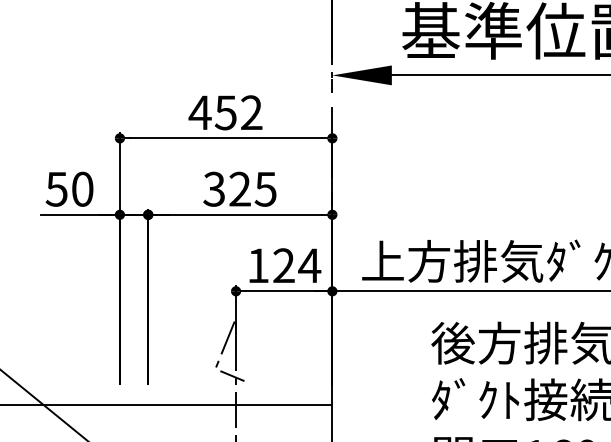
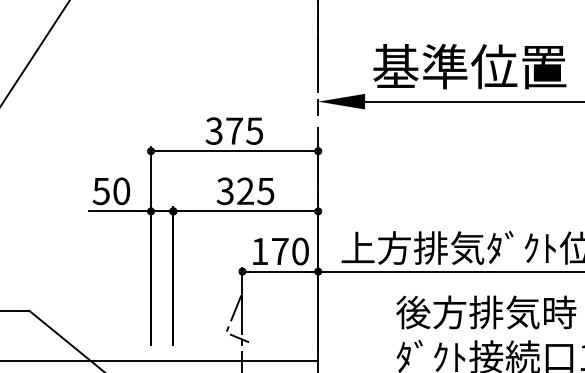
text: (225, 112) -> (234, 130), 452 -> 375
text: (297, 265) -> (290, 251), 124 -> 170

